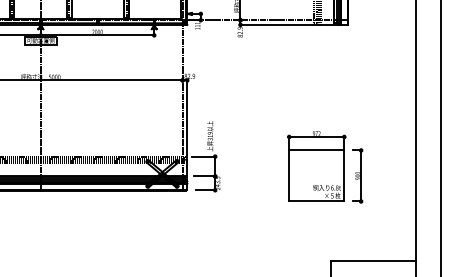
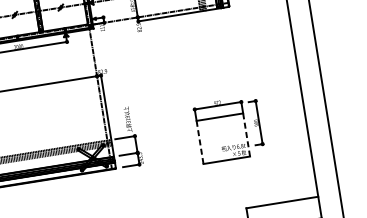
line: (289, 175) -> (200, 142), solid -> dashed
line: (344, 175) -> (246, 134), solid -> dashed
part: (357, 175) -> (256, 122), moved

